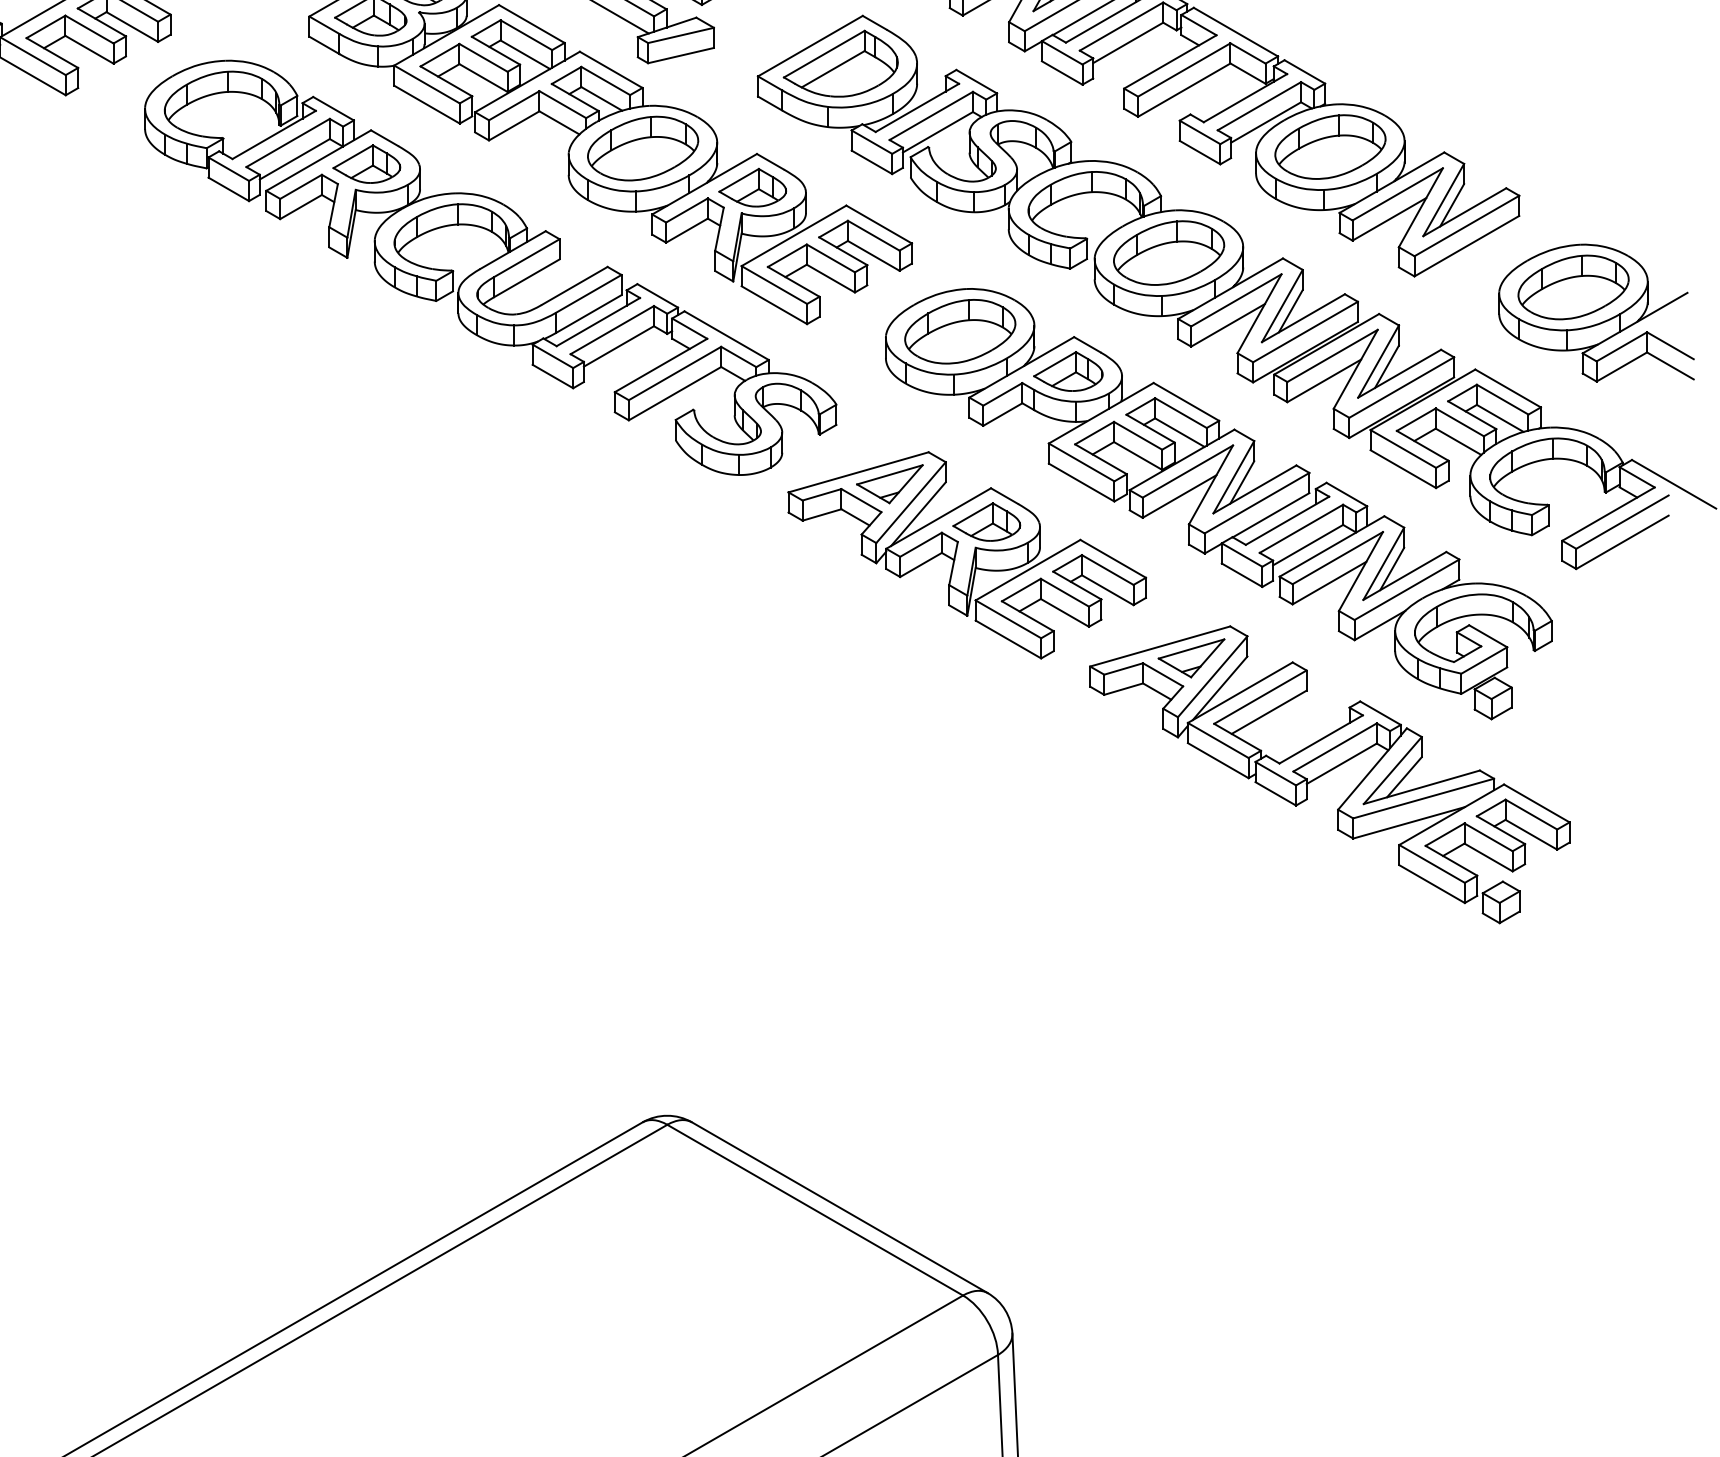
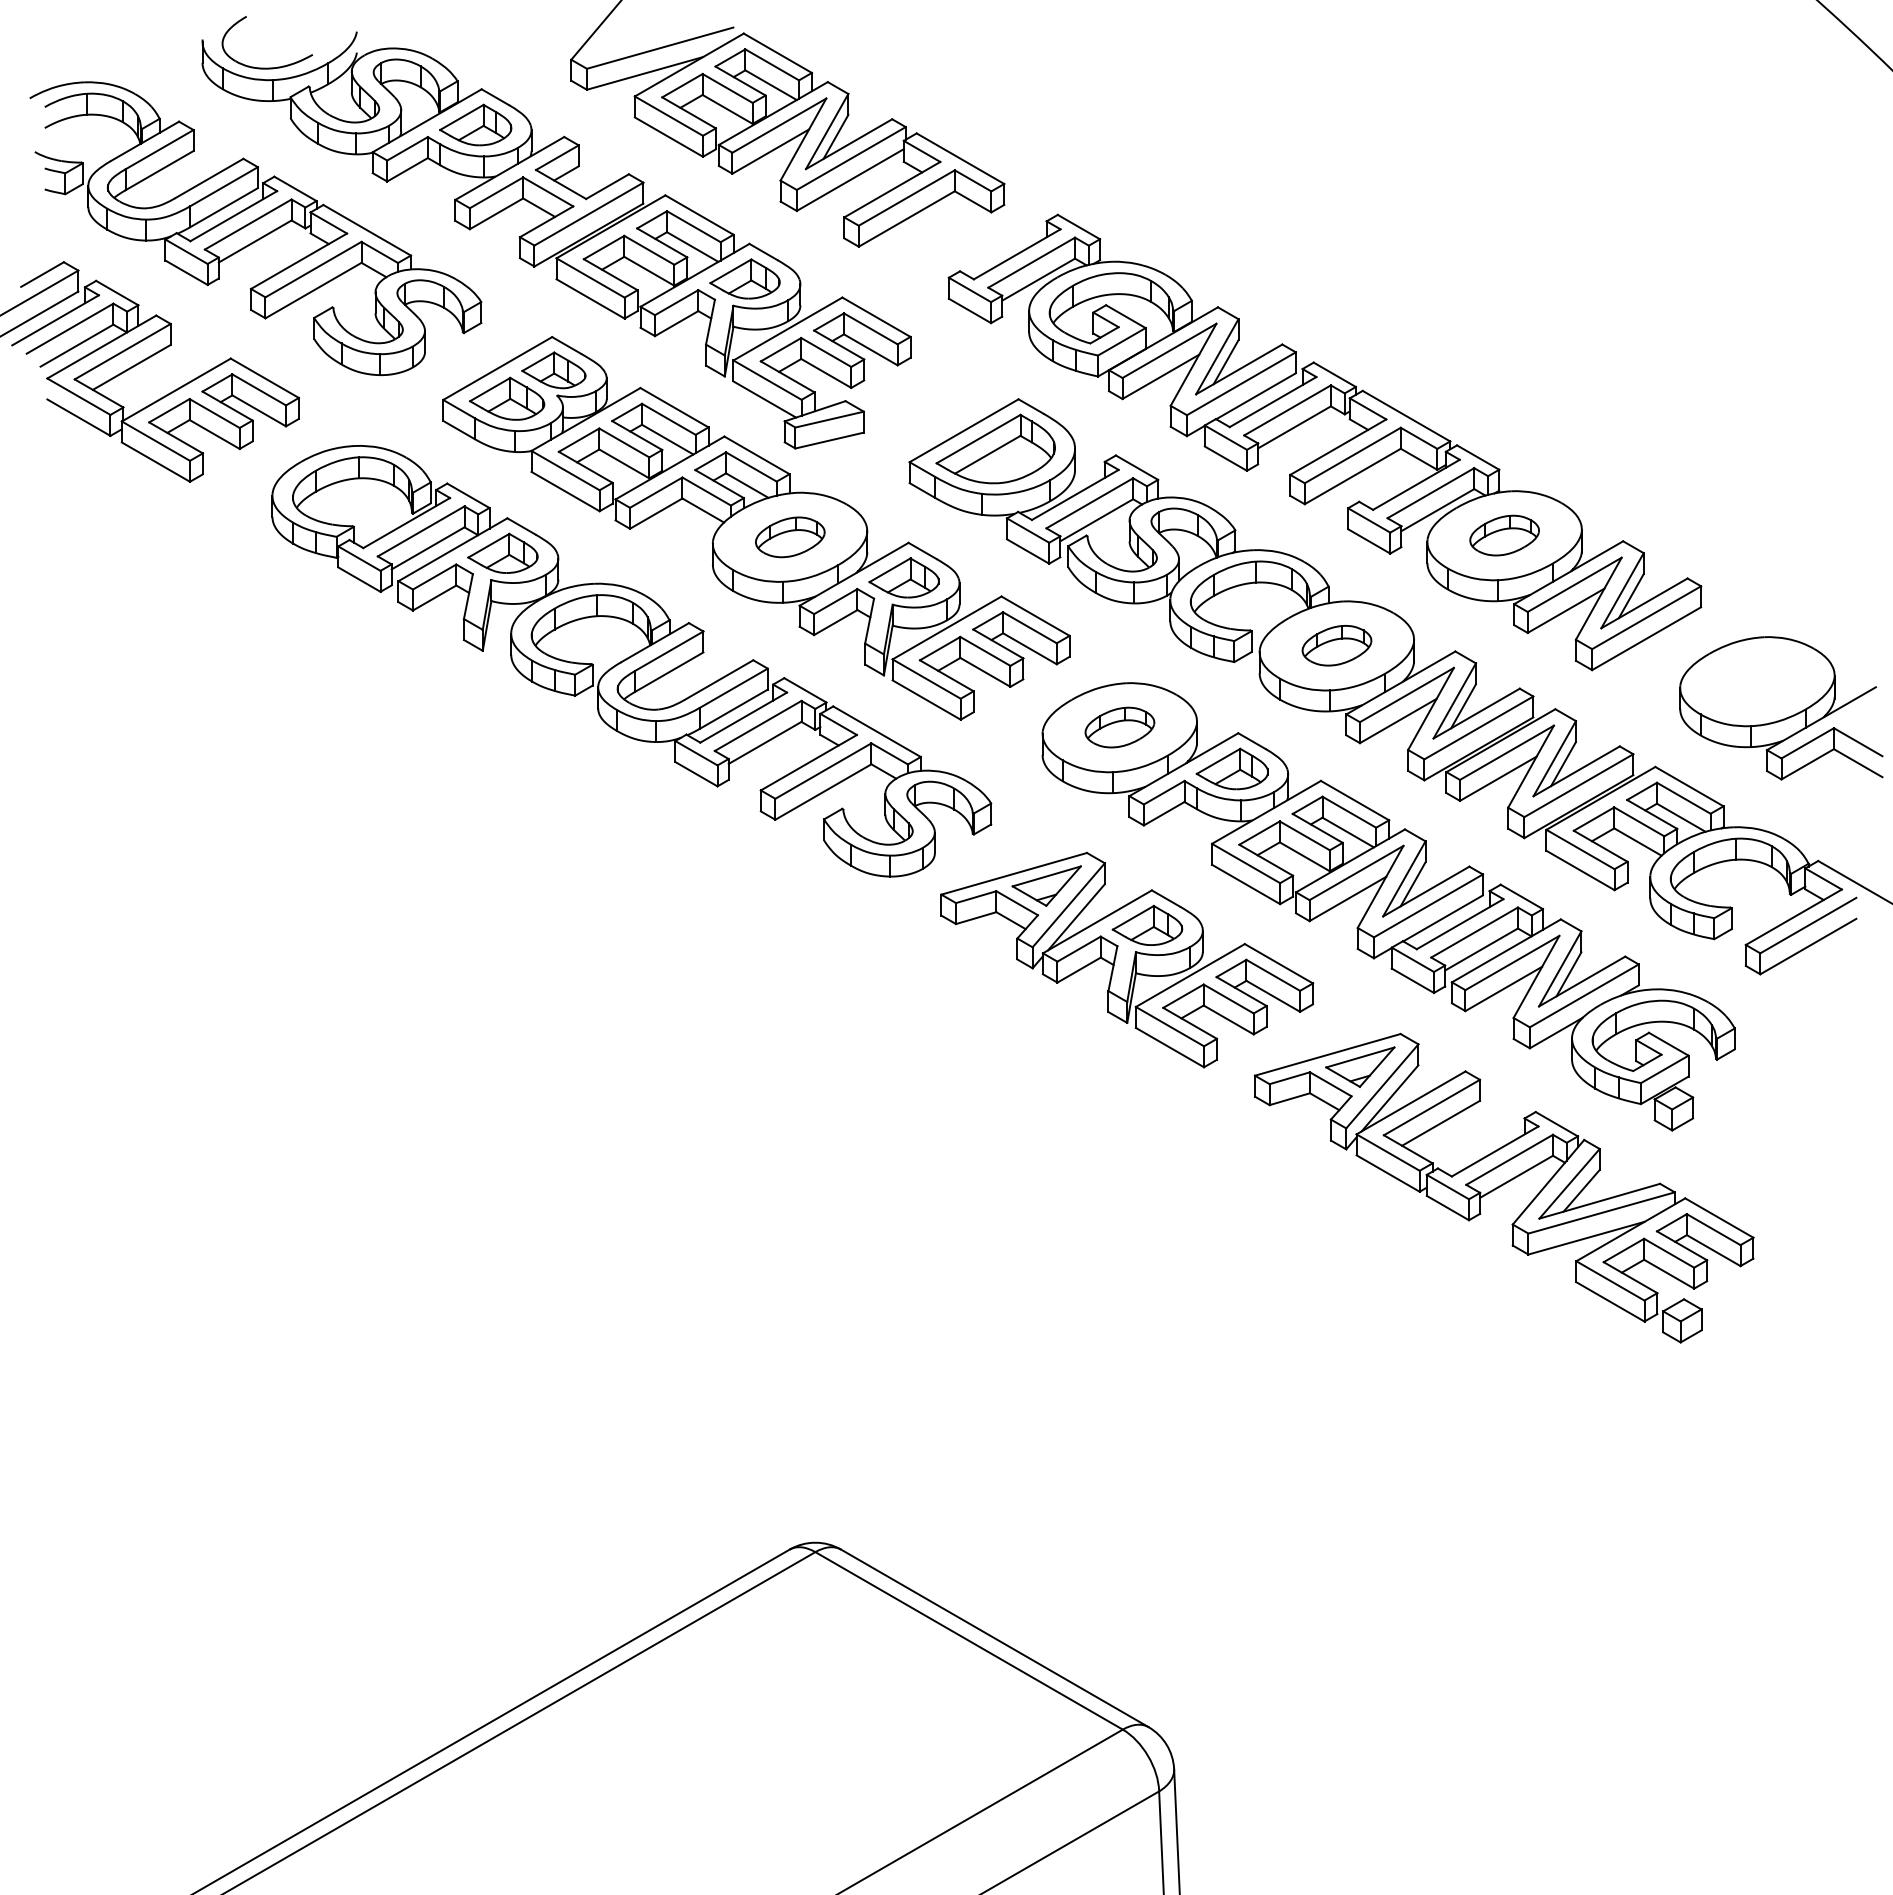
part: (1330, 146) -> (1504, 535), size x0.6
part: (643, 148) -> (790, 537), size x0.6
part: (1168, 252) -> (1336, 645), size x0.6
part: (1573, 287) -> (1757, 681), removed
part: (959, 331) -> (1119, 727), size x0.6

